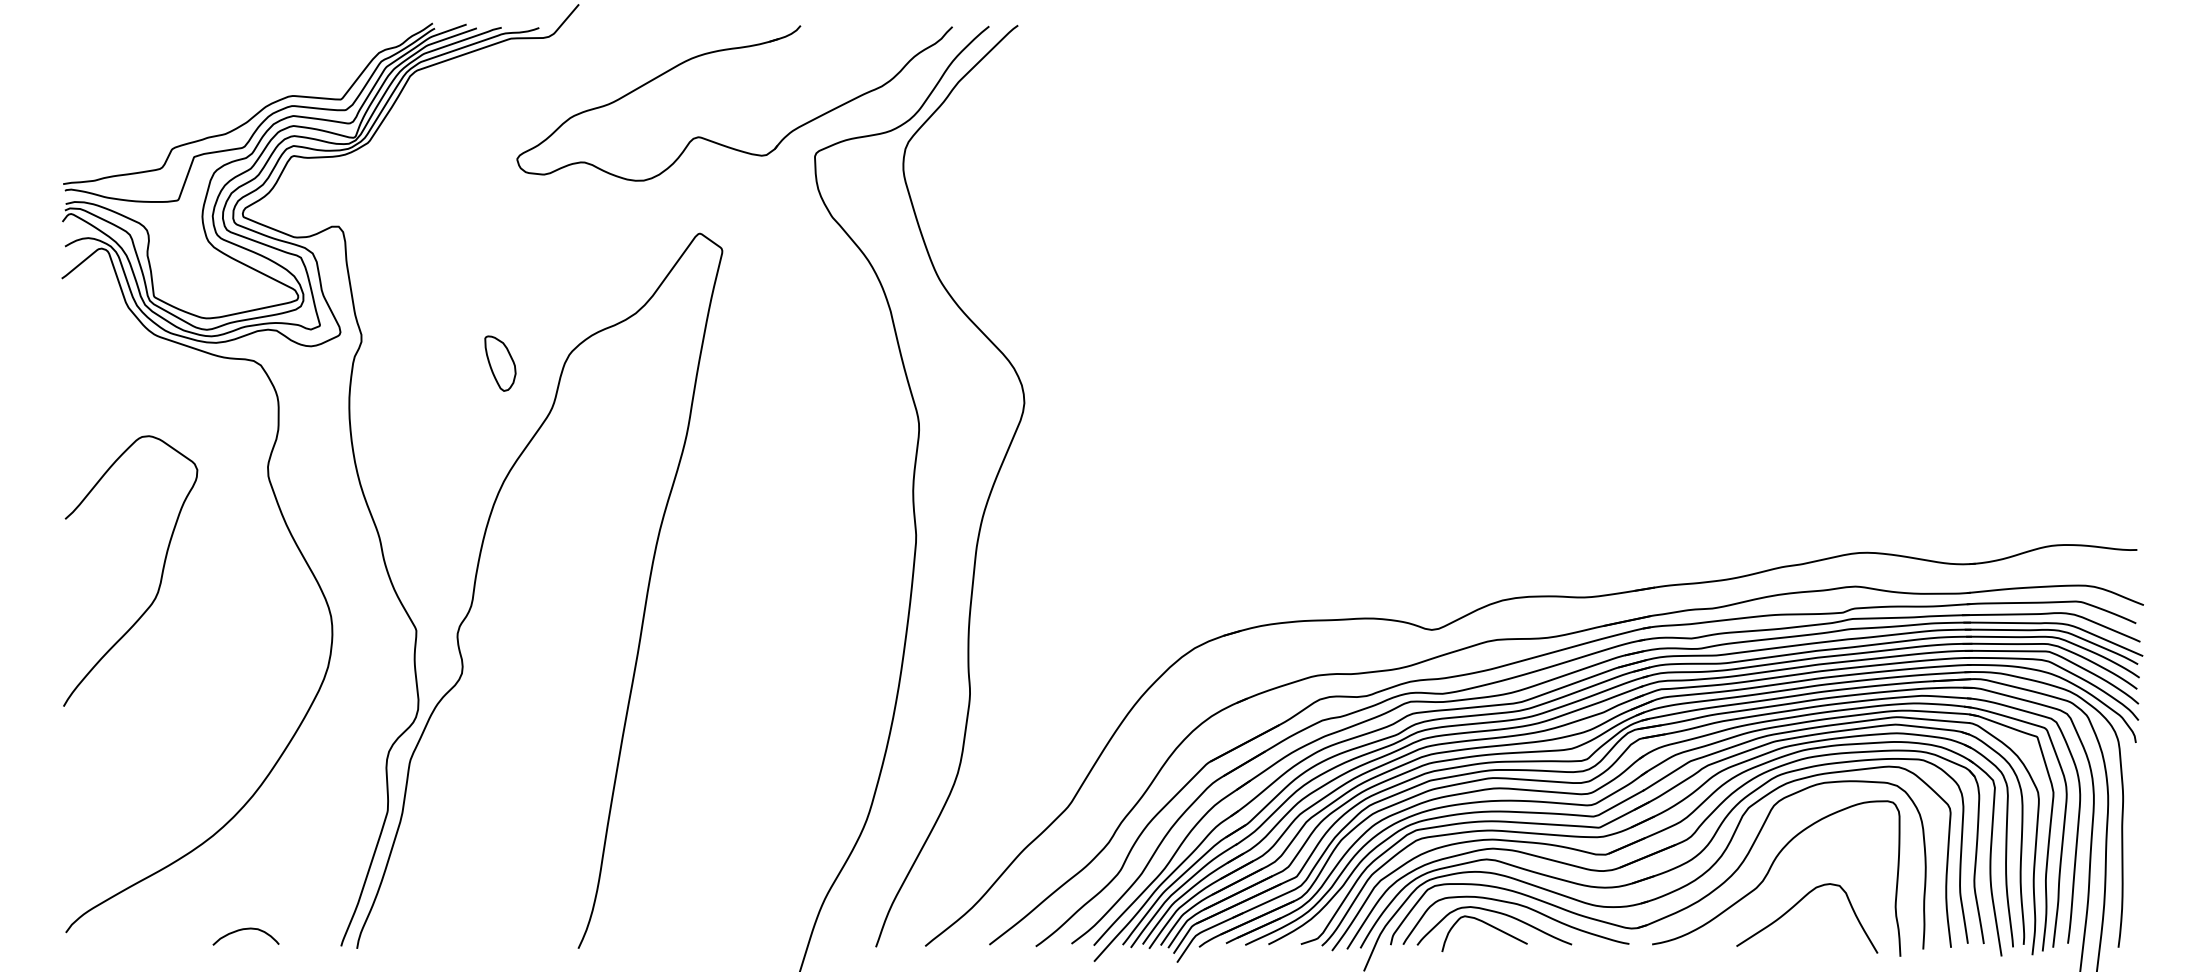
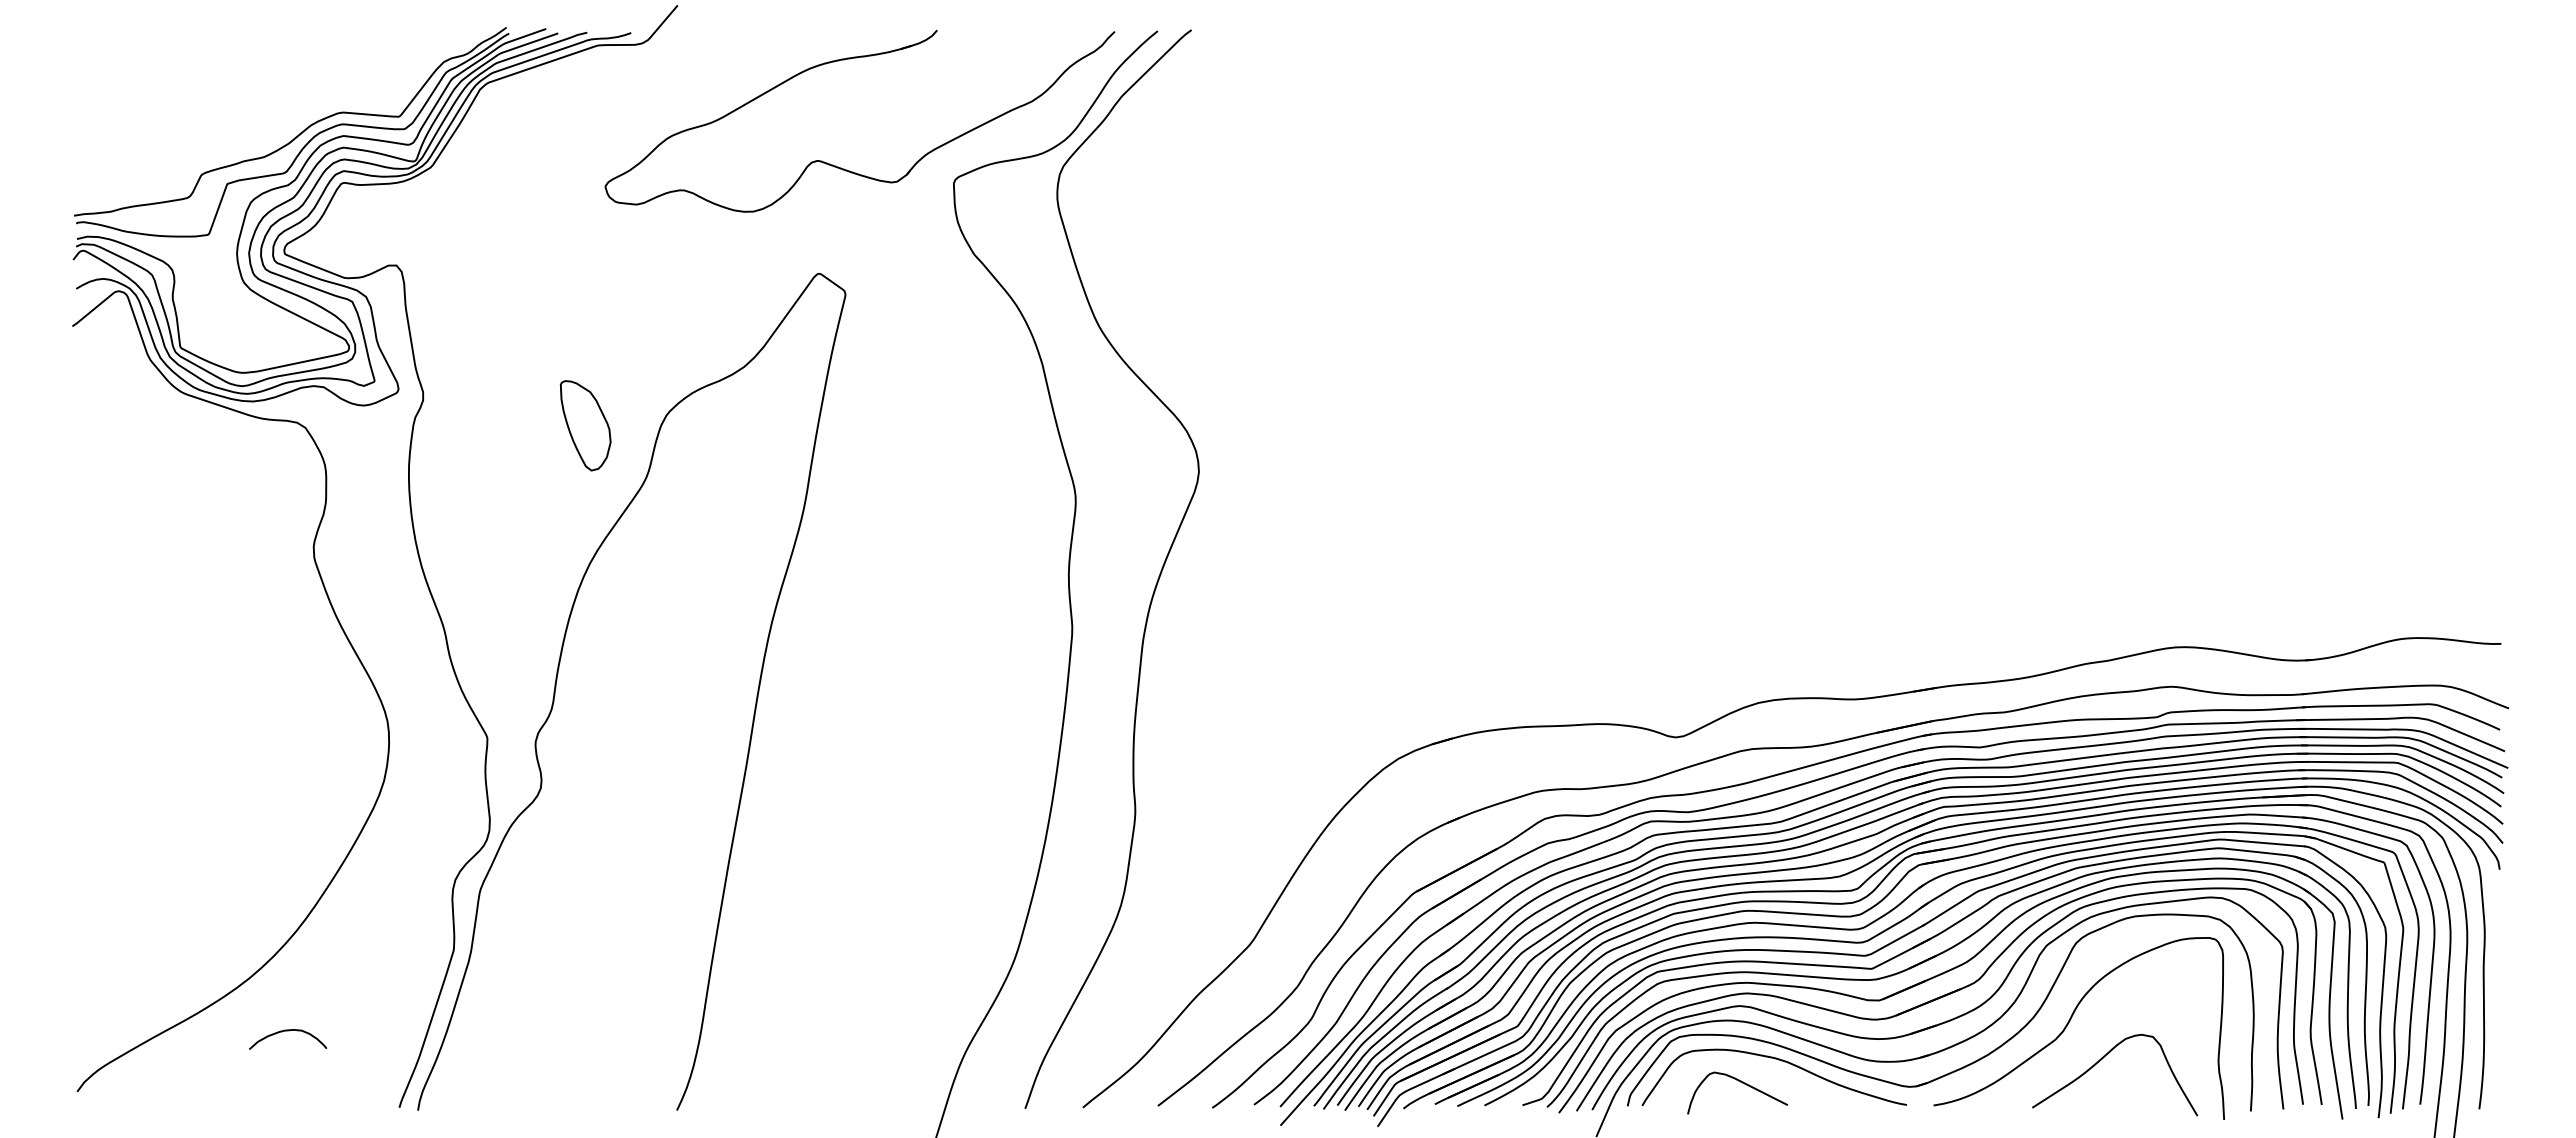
part: (500, 363) -> (585, 425), size x1.4
curve: (160, 576) -> (188, 674), removed
curve: (1498, 913) -> (1753, 1069), removed
curve: (246, 929) -> (288, 1031), moved

